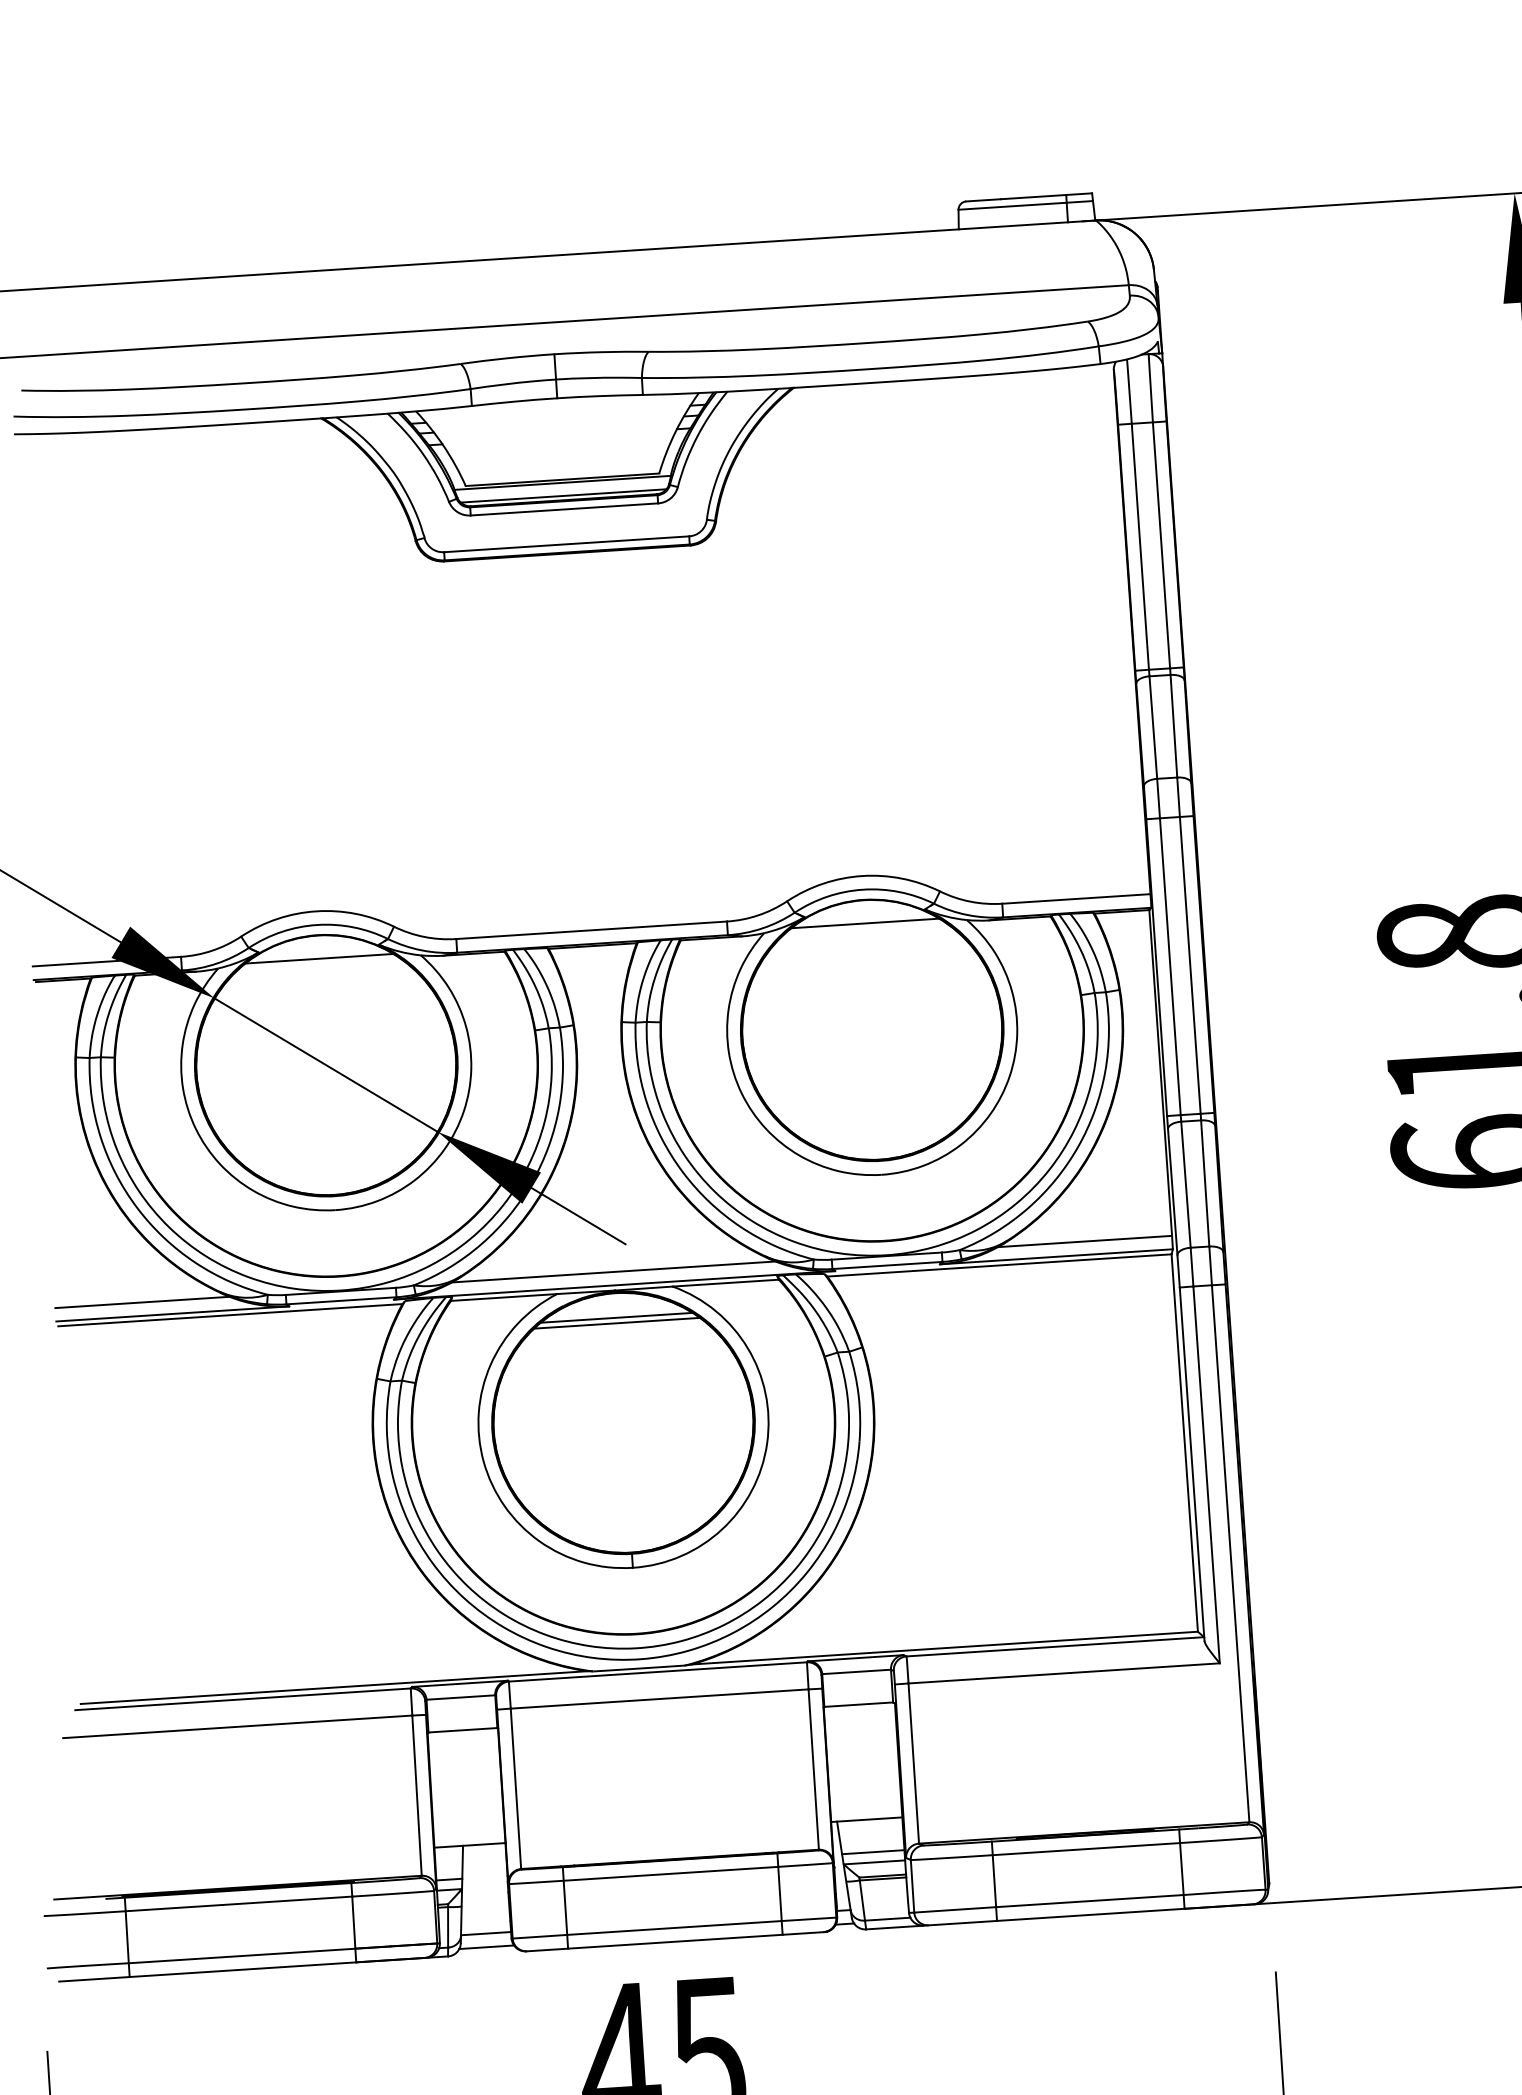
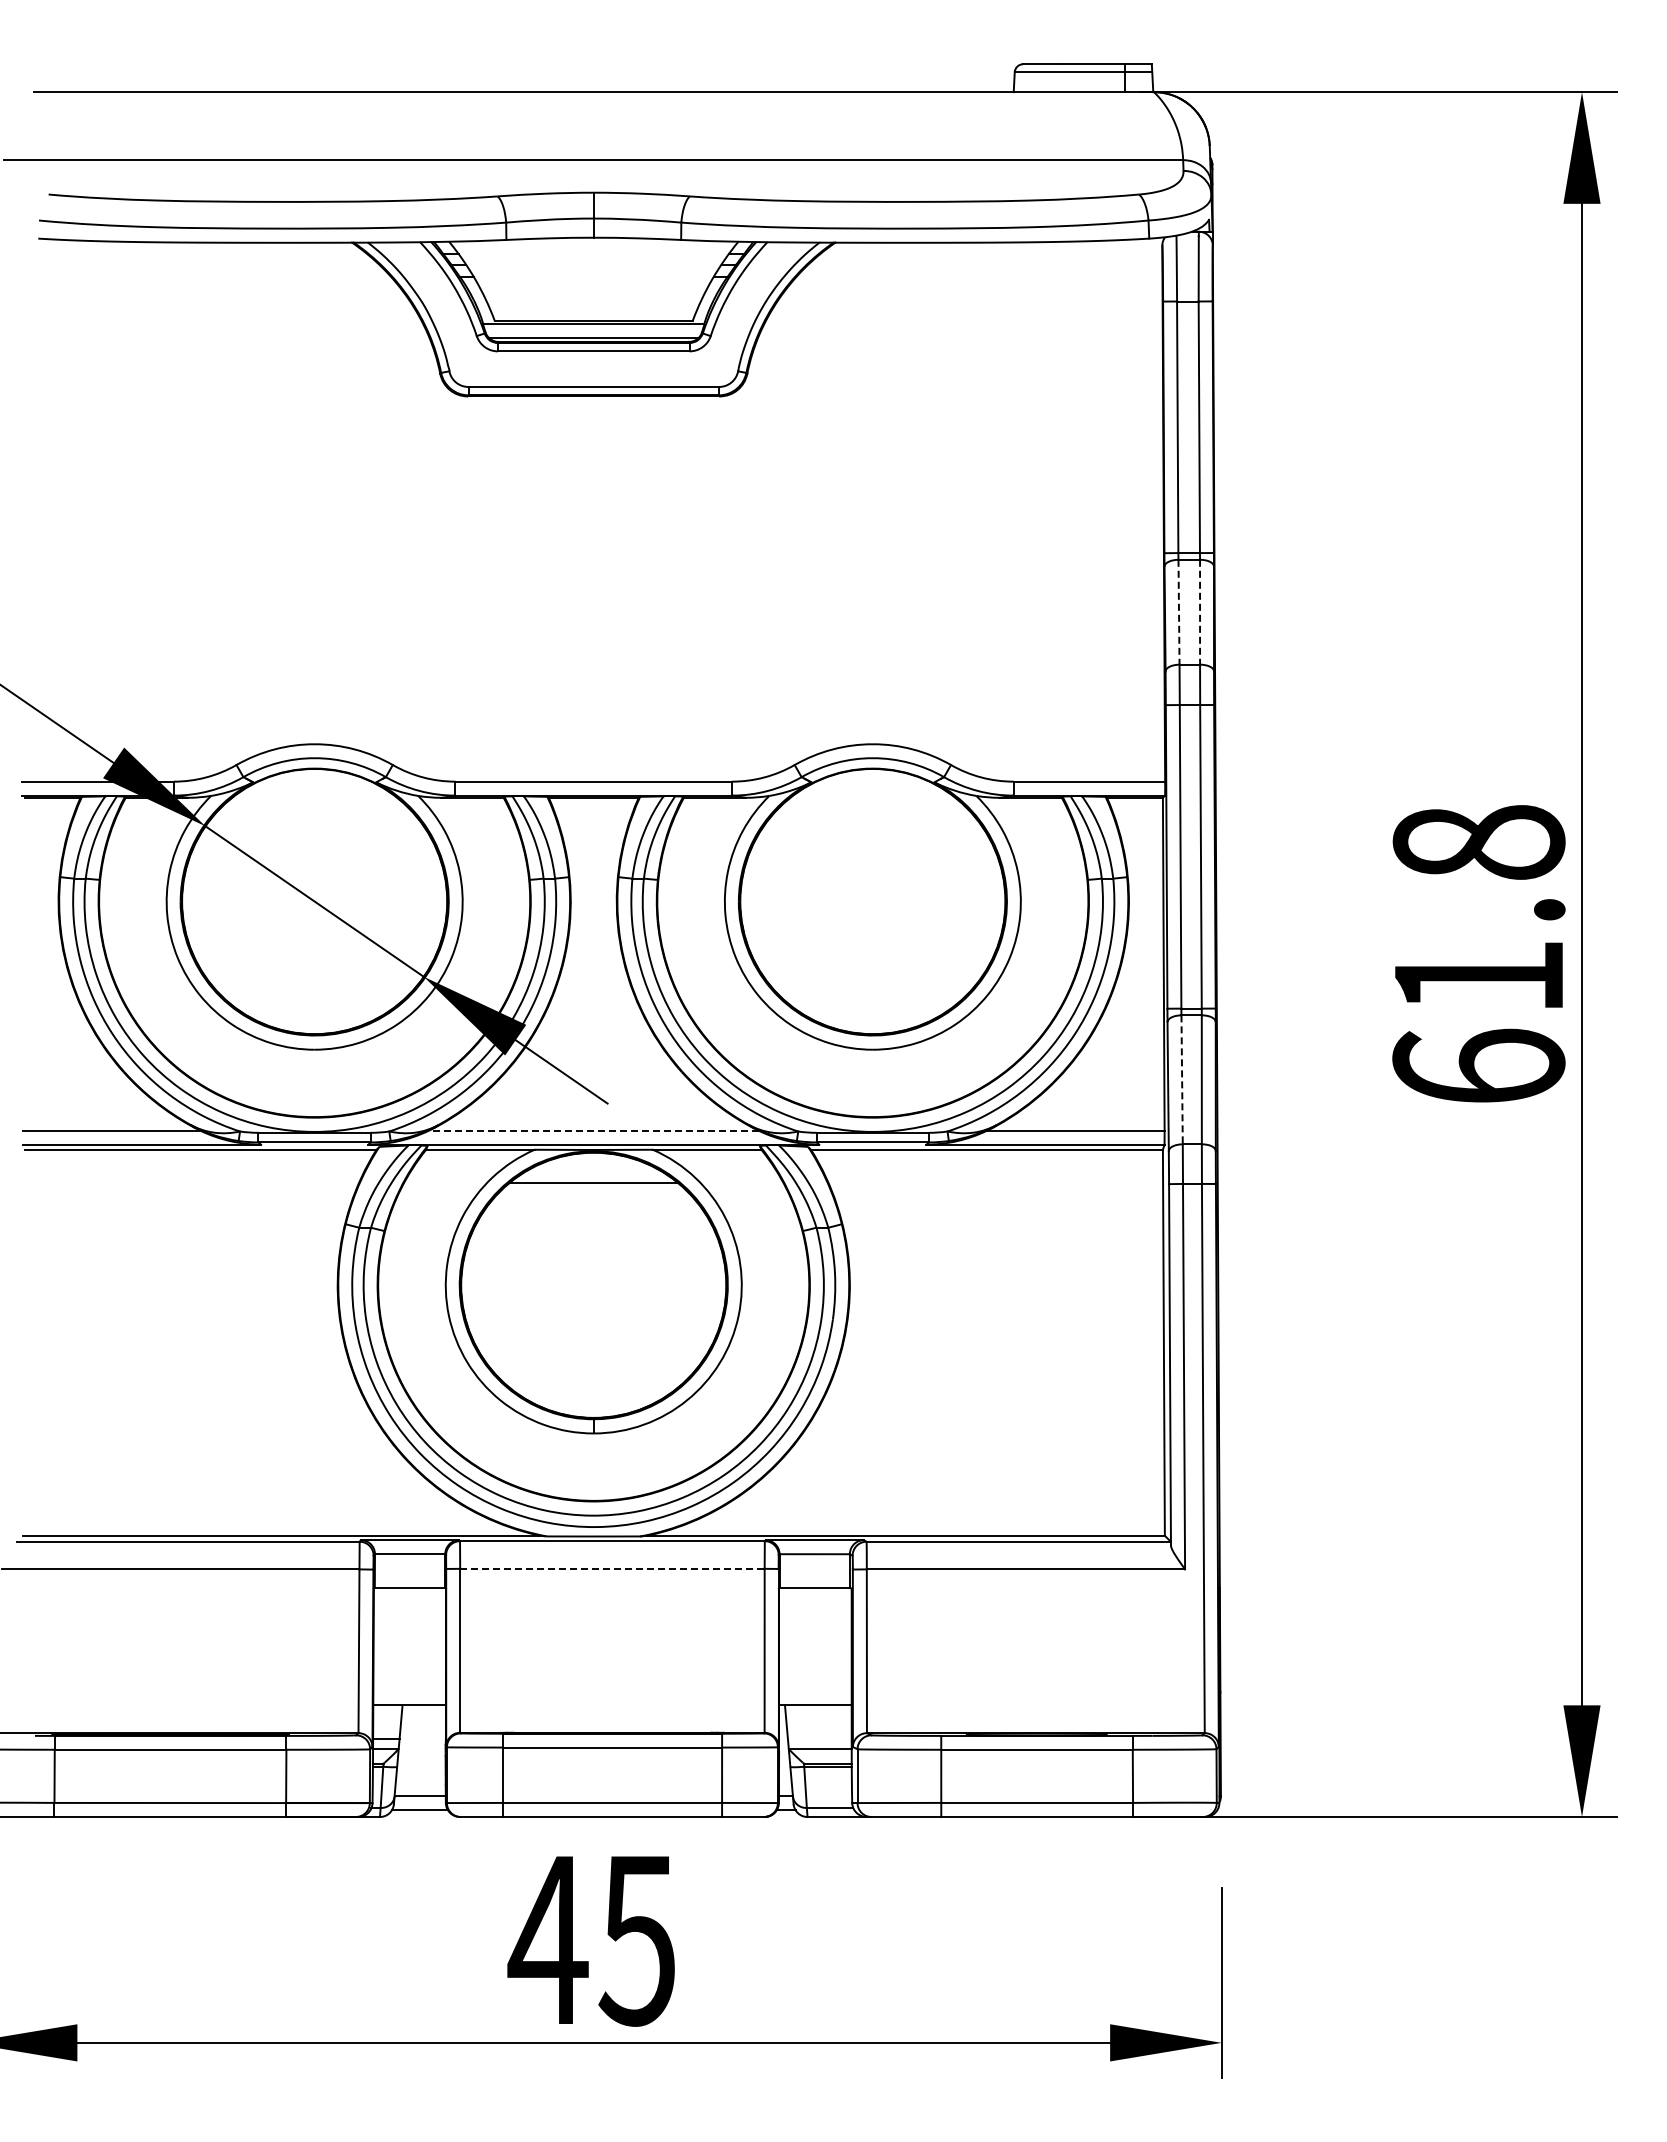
line: (1174, 726) -> (1200, 612), solid -> dashed
line: (1153, 727) -> (1179, 612), solid -> dashed
line: (864, 923) -> (872, 792), removed
line: (319, 958) -> (314, 792), removed
line: (1186, 1185) -> (1182, 1080), solid -> dashed
line: (613, 1272) -> (593, 1131), solid -> dashed
line: (616, 1317) -> (593, 1177), removed
line: (659, 1698) -> (612, 1568), solid -> dashed
line: (872, 1851) -> (819, 1738), removed

